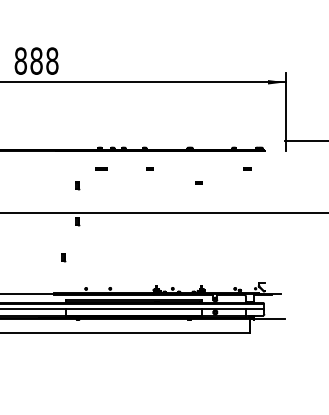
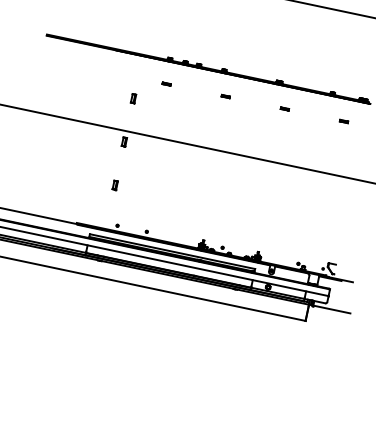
part: (101, 168) -> (166, 83), size x0.62
part: (198, 182) -> (284, 108), moved
part: (63, 257) -> (115, 185), moved

